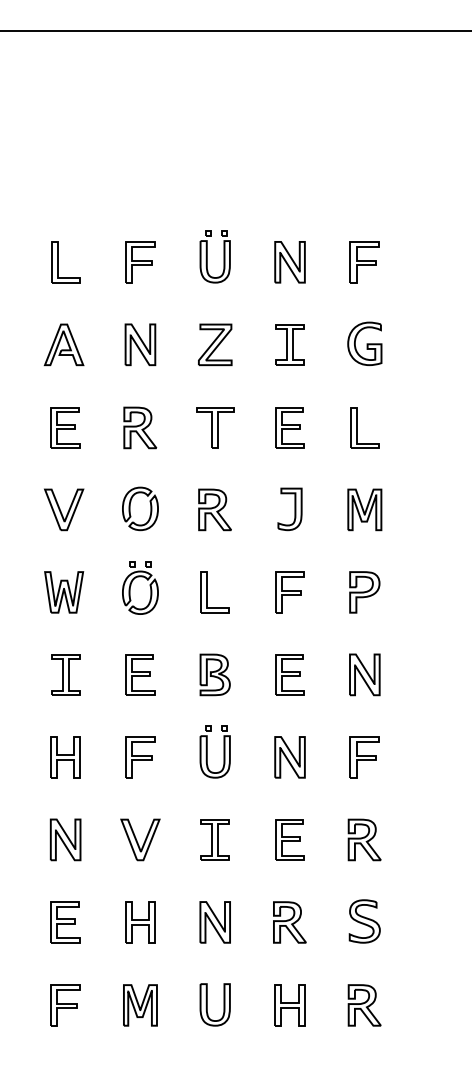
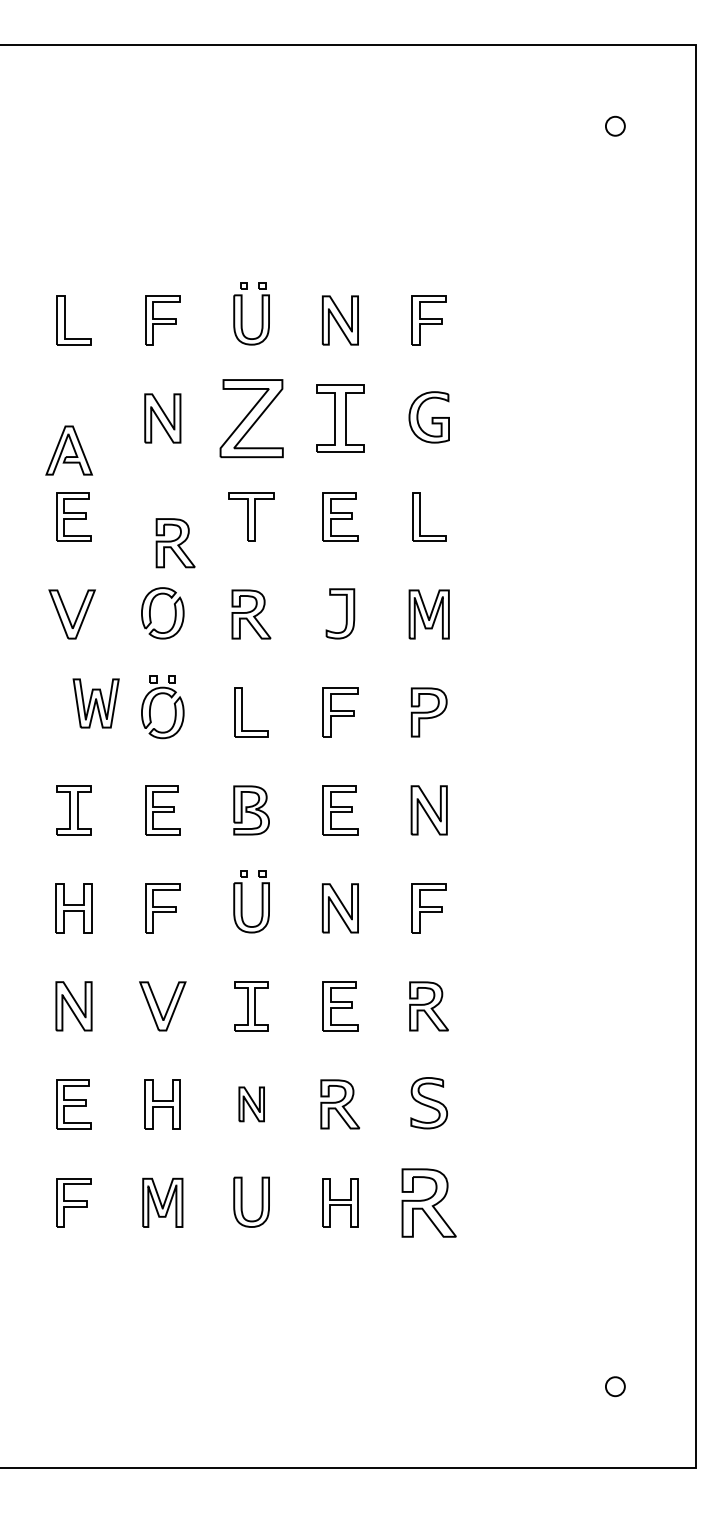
part: (64, 344) -> (69, 450), moved
part: (215, 344) -> (251, 418), size x1.6
part: (290, 344) -> (340, 418), size x1.4
part: (140, 428) -> (175, 543), moved
part: (63, 592) -> (95, 703), moved
part: (215, 922) -> (251, 1104), size x0.7
part: (364, 1005) -> (428, 1202), size x1.4

